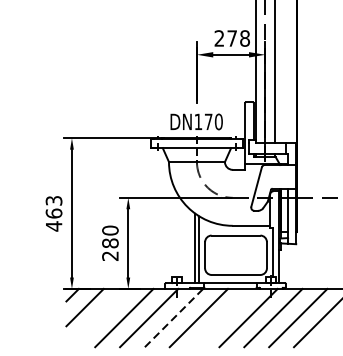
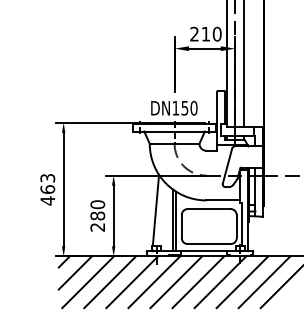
text: (238, 38) -> (211, 34), 278 -> 210
text: (208, 122) -> (184, 108), DN170 -> DN150
line: (175, 236) -> (155, 209), added
line: (98, 318) -> (87, 282), added
line: (174, 318) -> (154, 282), dashed -> solid
line: (223, 318) -> (198, 282), added

